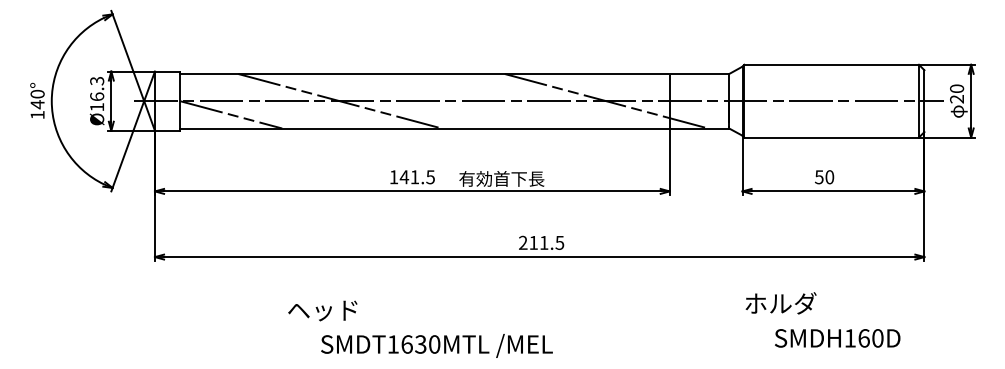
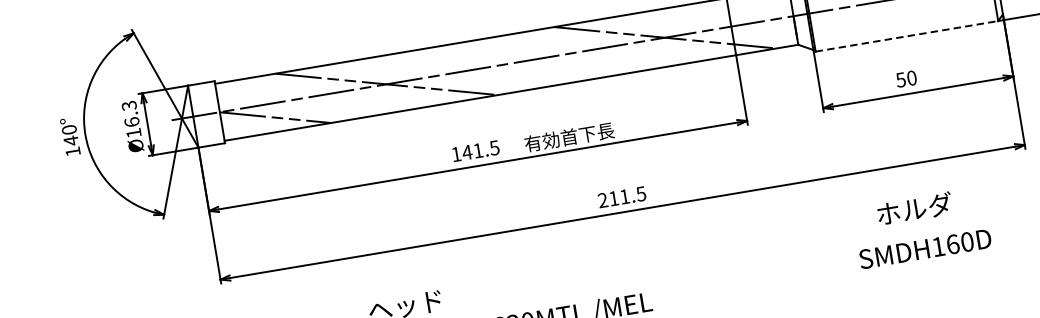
line: (832, 137) -> (907, 36), solid -> dashed
text: (780, 303) -> (914, 209), moved
text: (837, 338) -> (925, 249), moved

